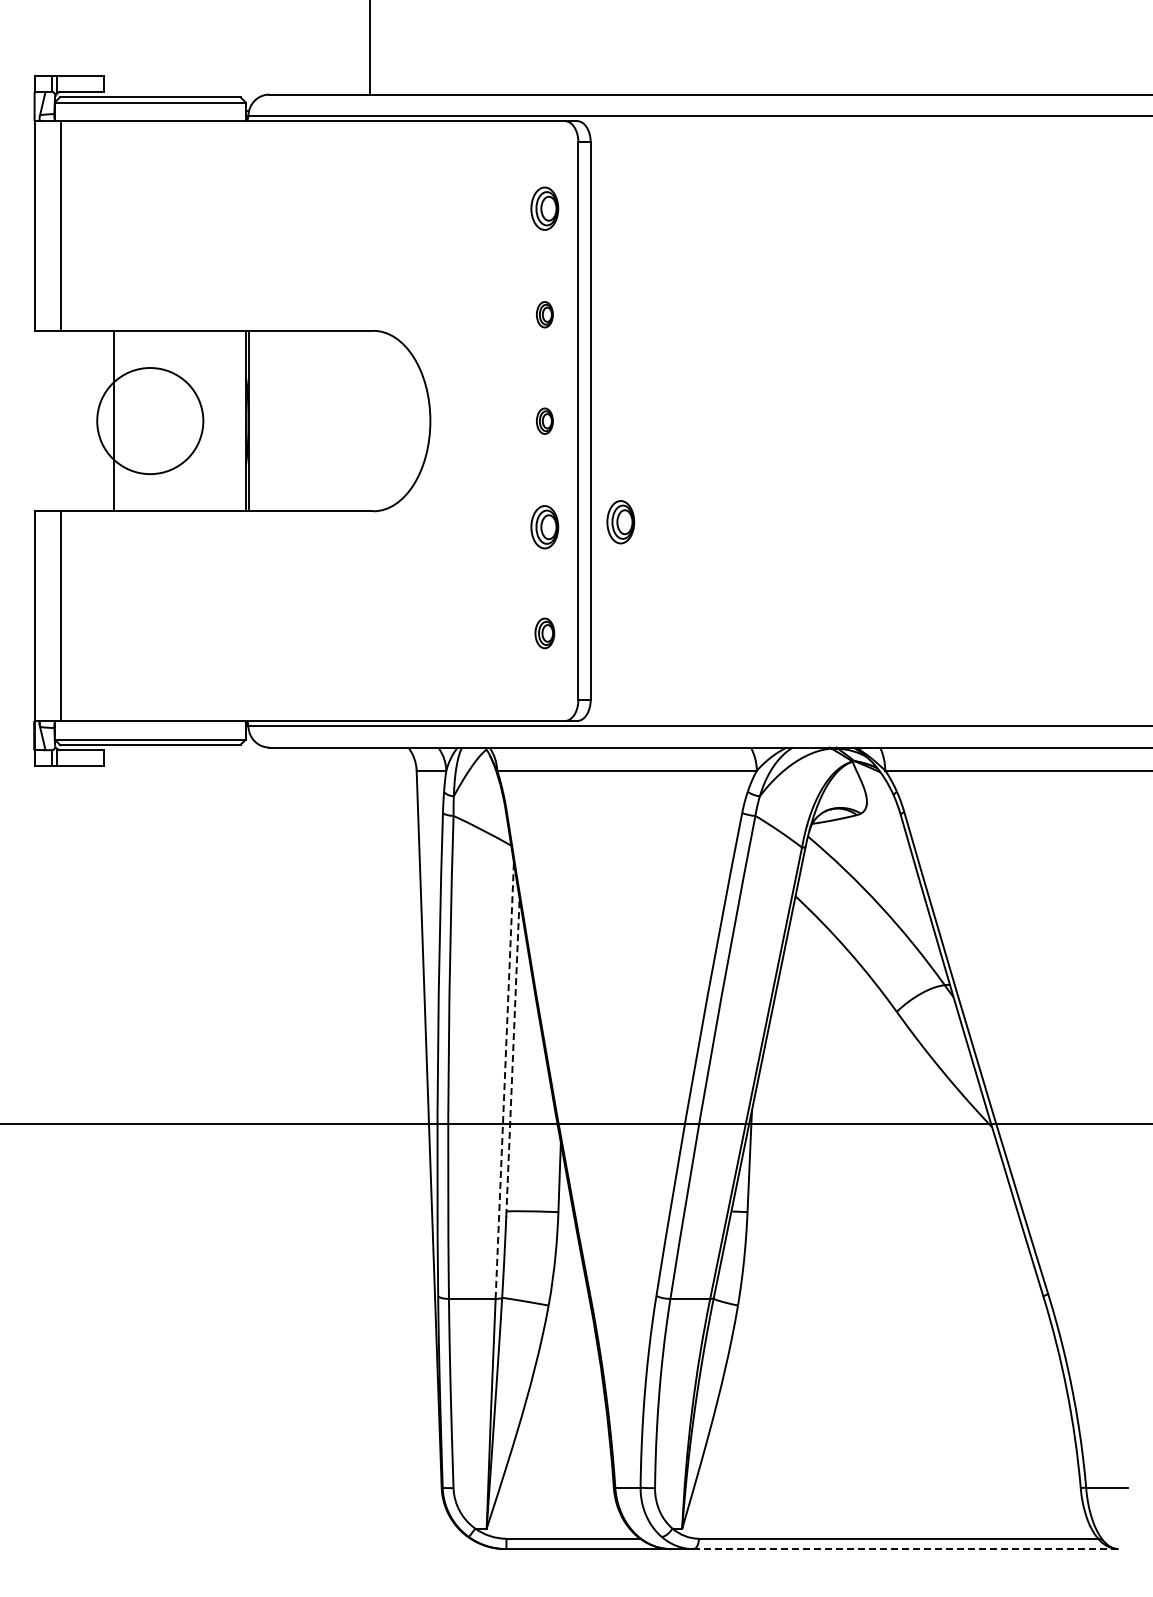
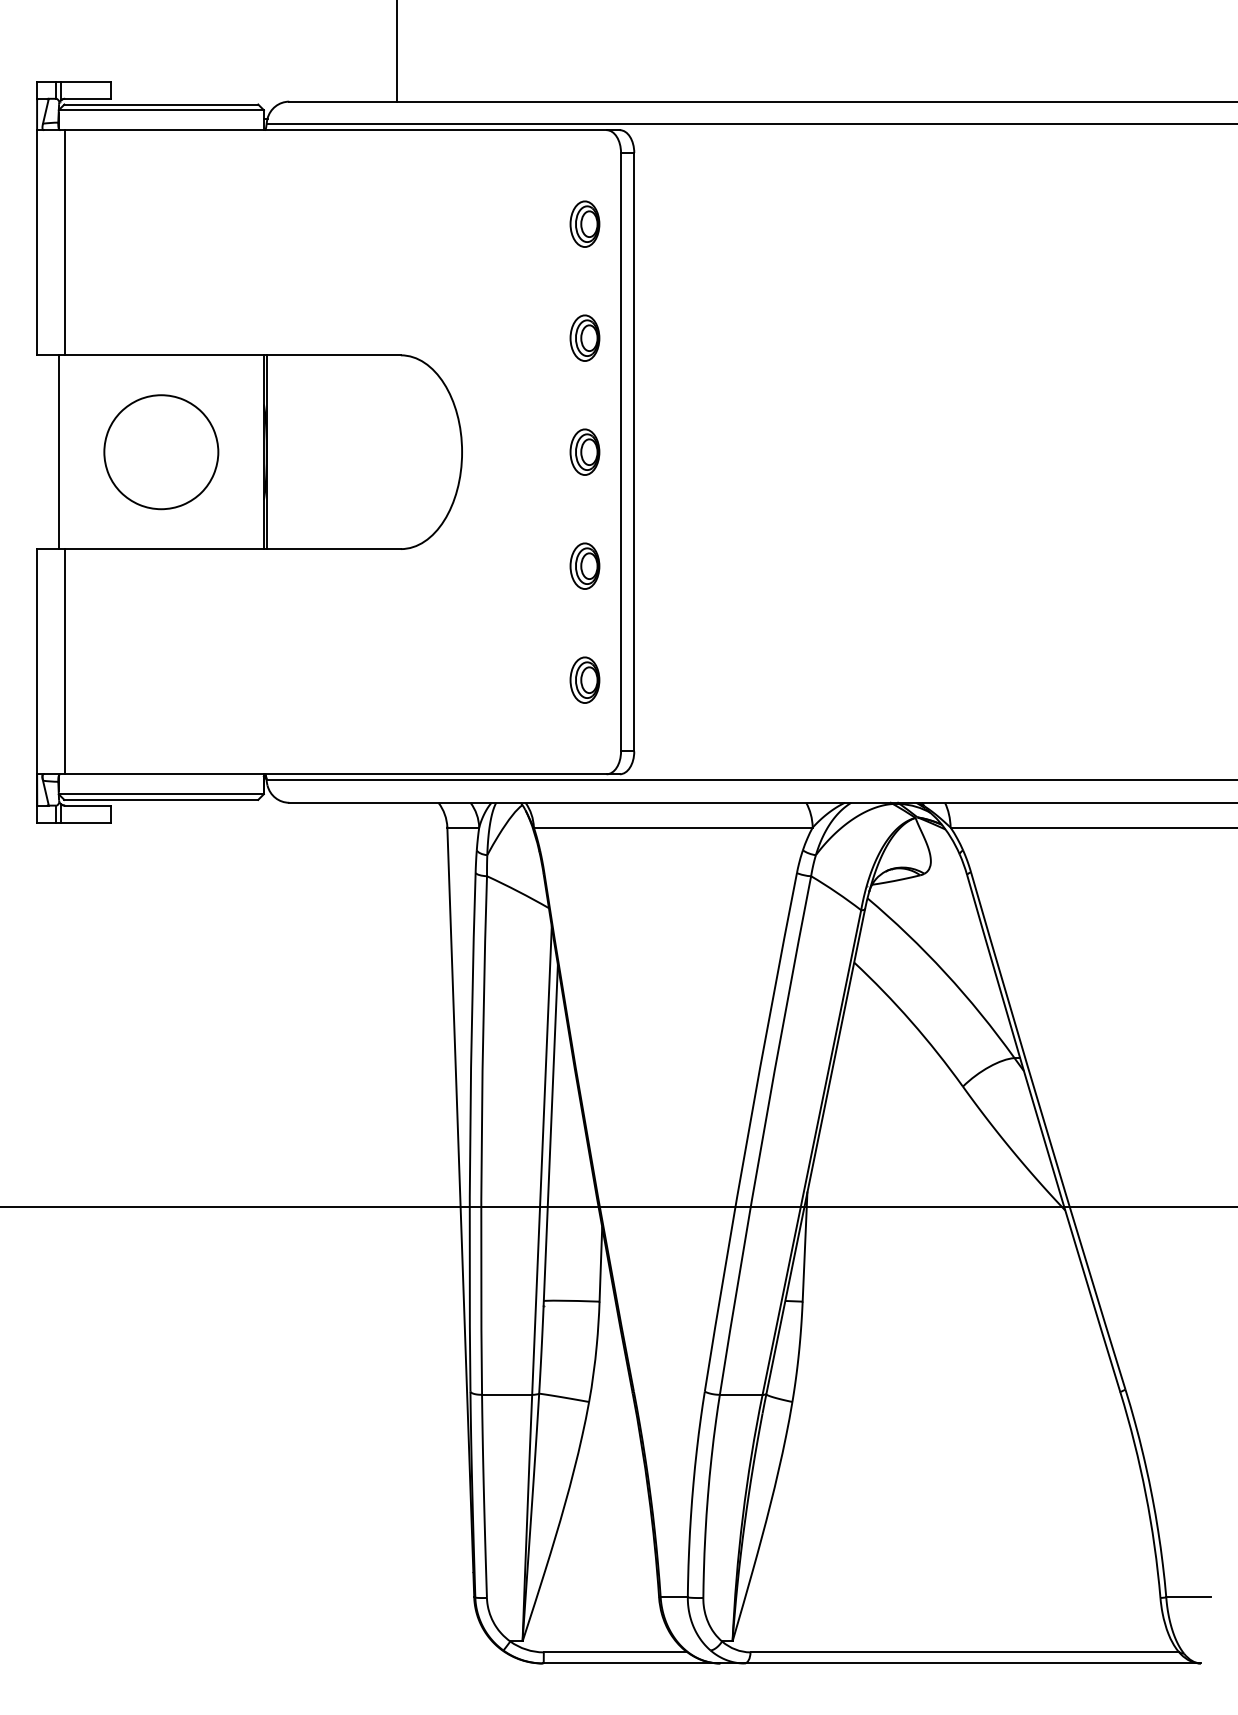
part: (544, 314) -> (584, 337), size x1.67
line: (113, 420) -> (58, 451), moved
part: (544, 421) -> (584, 452), size x1.67
part: (620, 522) -> (666, 561), removed
part: (544, 633) -> (584, 680), size x1.43
line: (512, 1057) -> (550, 1135), dashed -> solid
line: (504, 1080) -> (541, 1160), dashed -> solid
line: (905, 1549) -> (972, 1663), dashed -> solid

